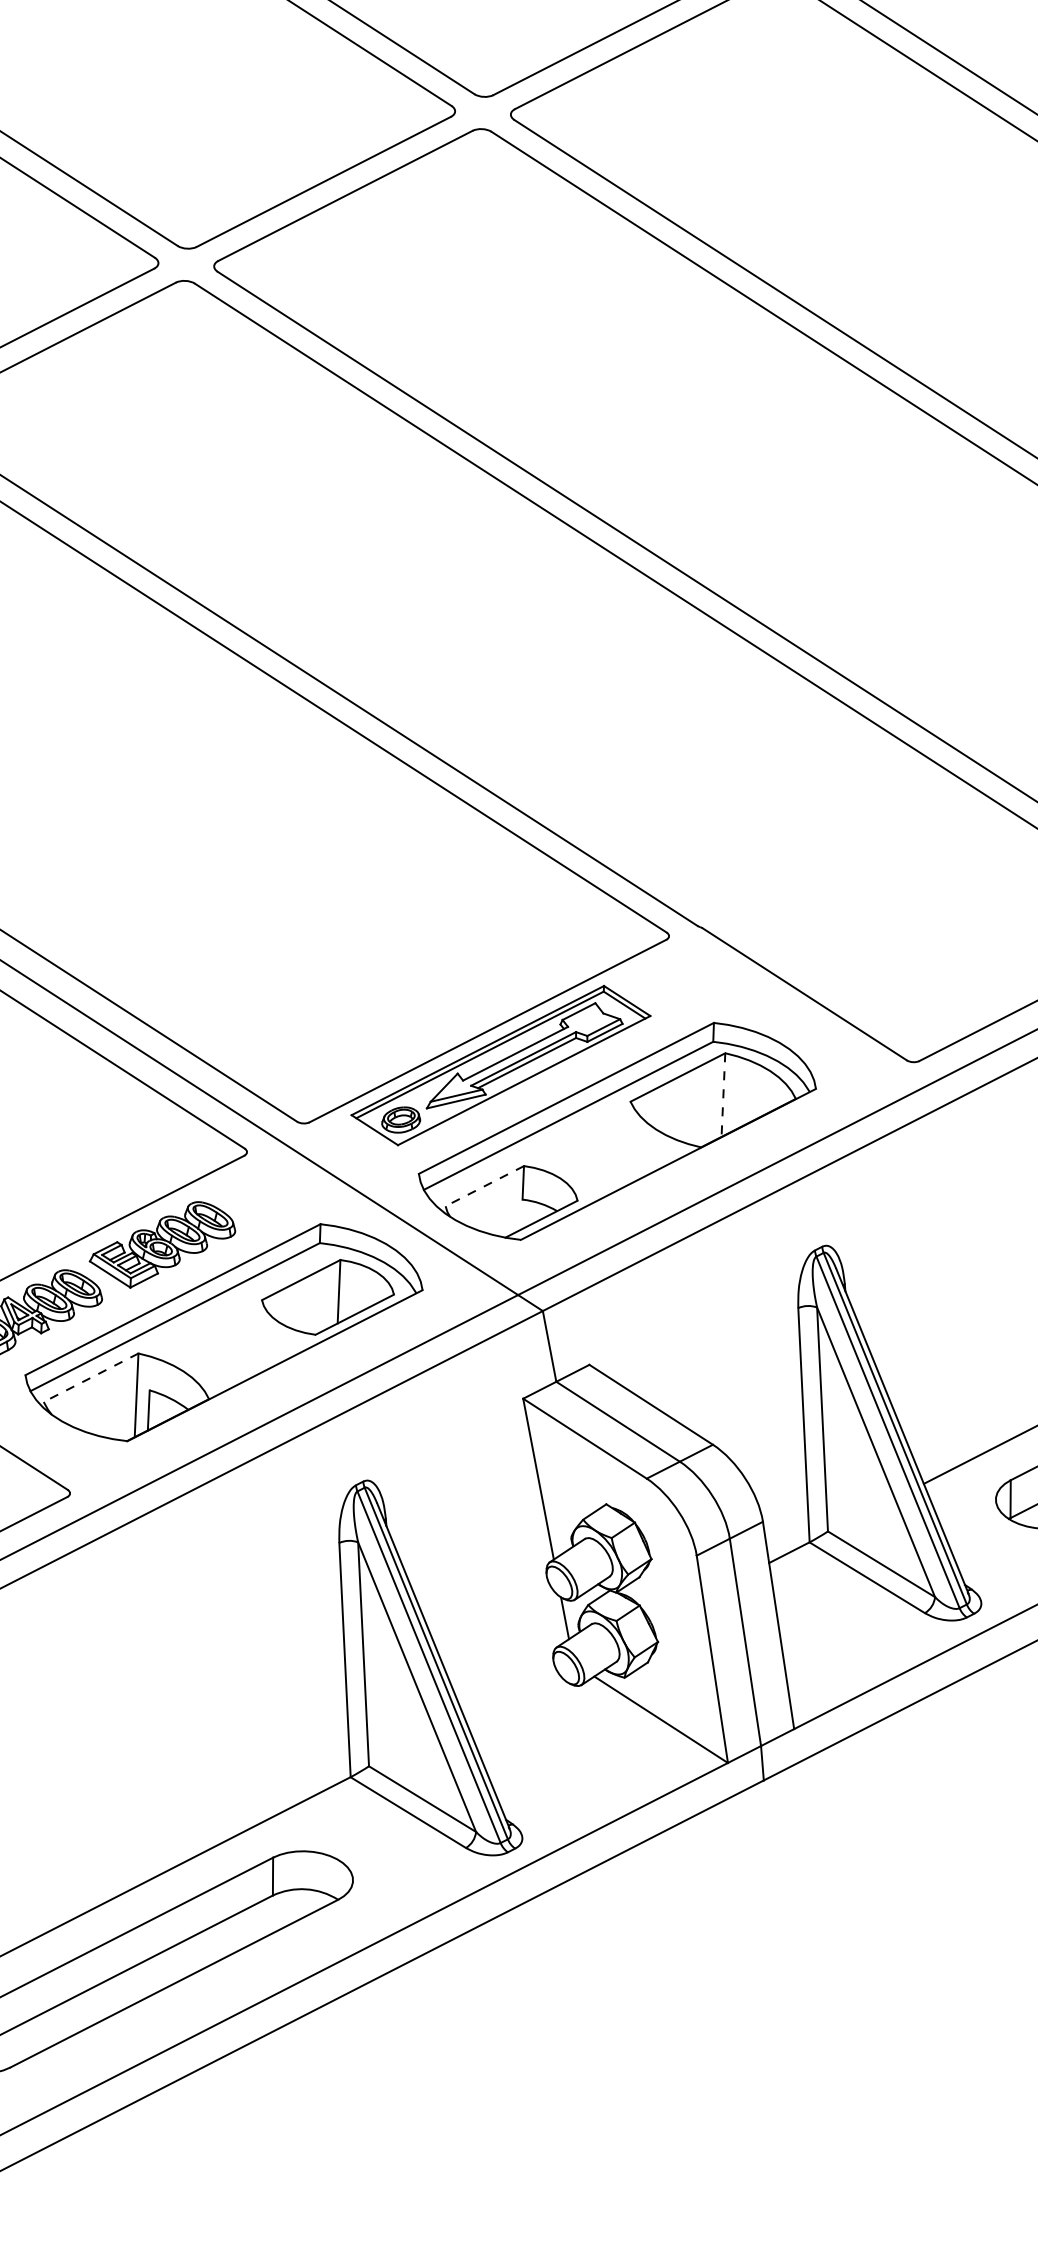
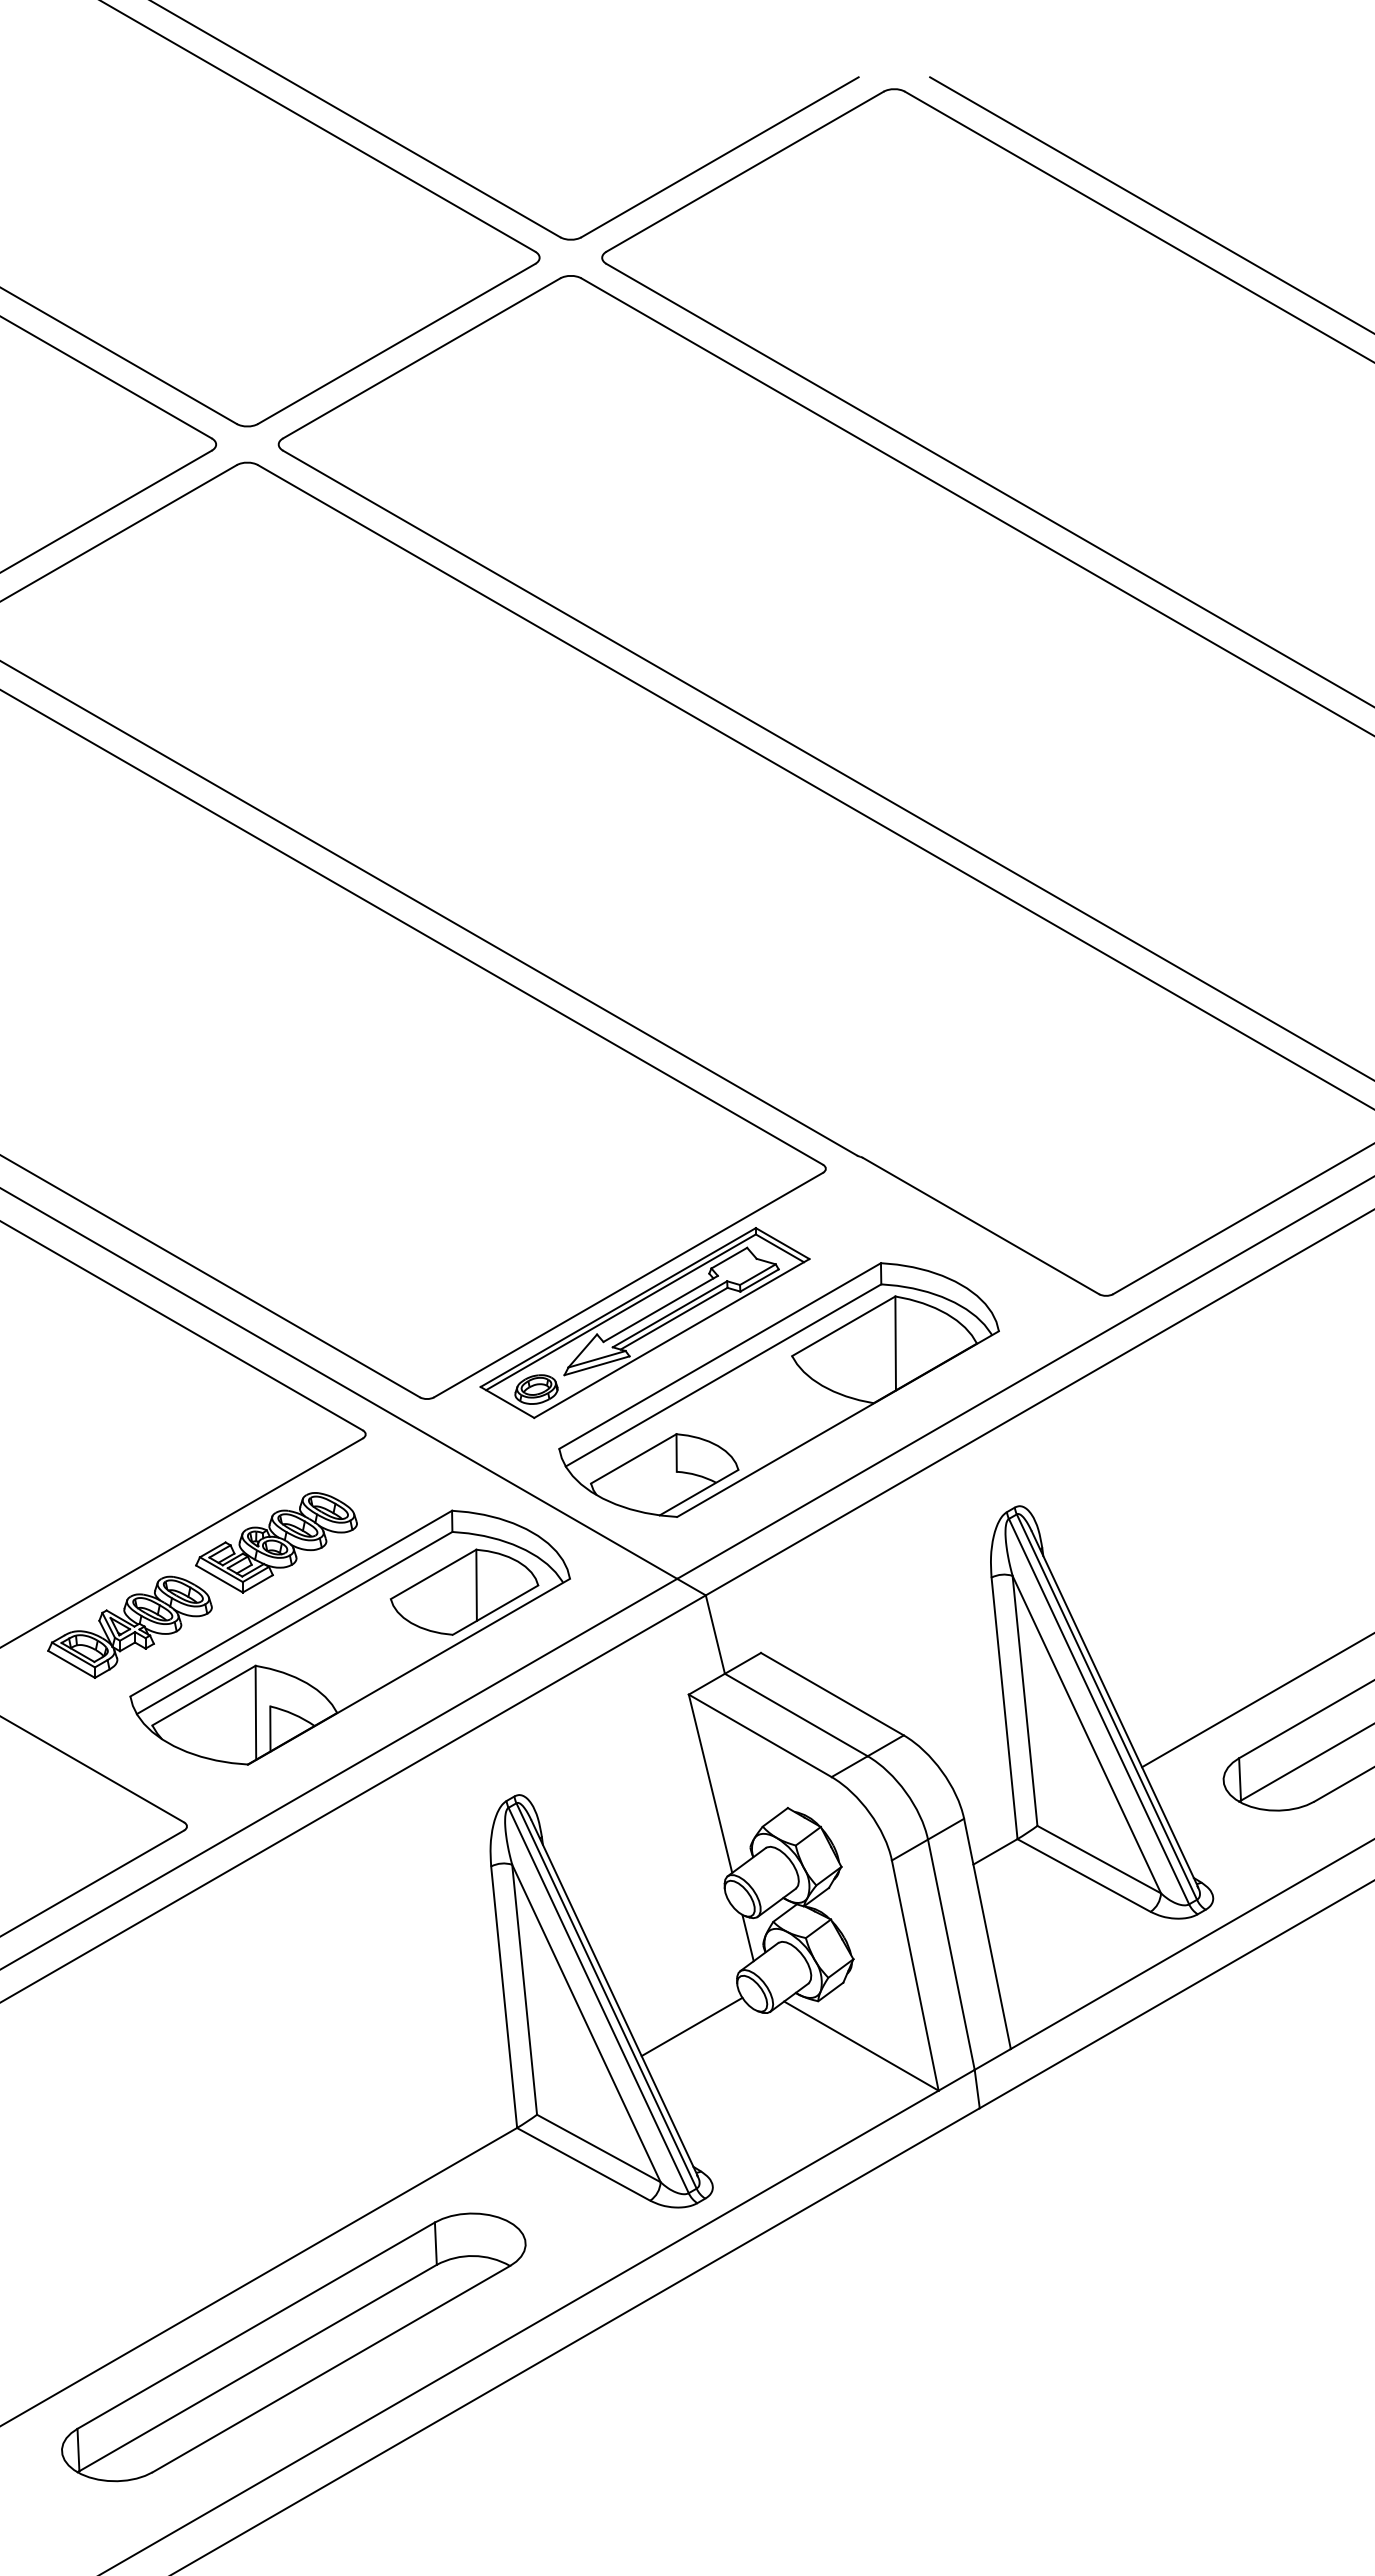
line: (723, 1095) -> (895, 1343), dashed -> solid
line: (484, 1186) -> (633, 1459), dashed -> solid
line: (90, 1377) -> (203, 1695), dashed -> solid
line: (510, 1694) -> (691, 2026), added

